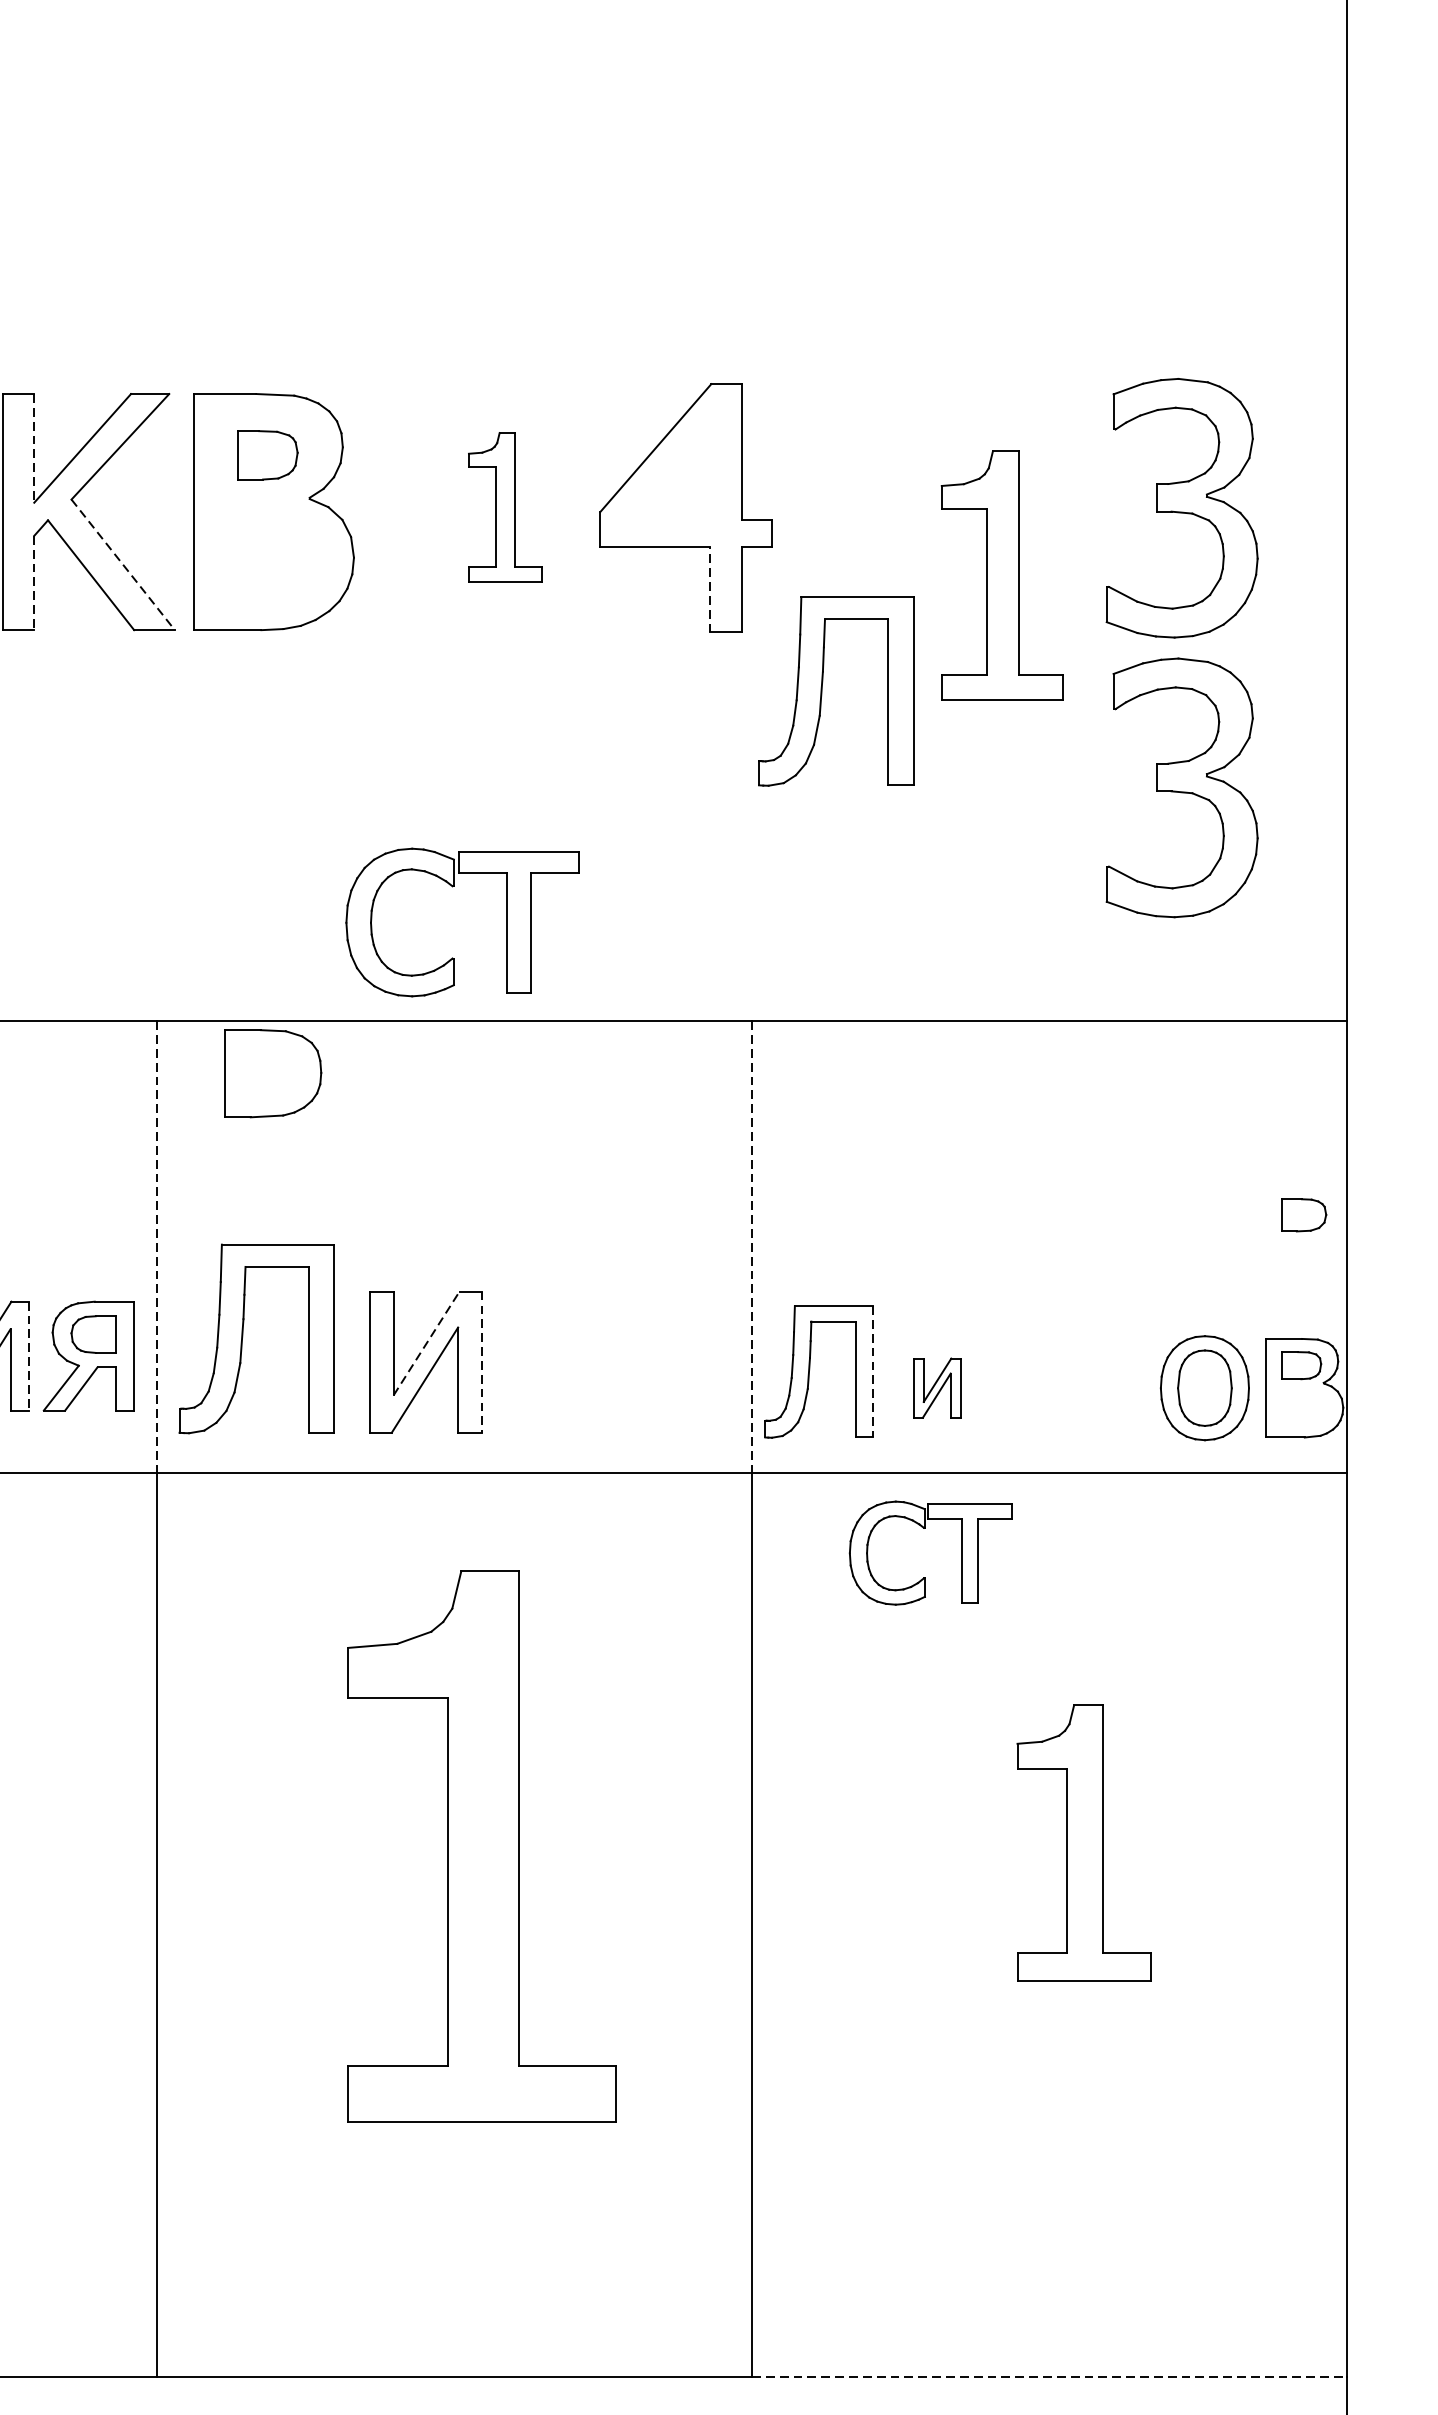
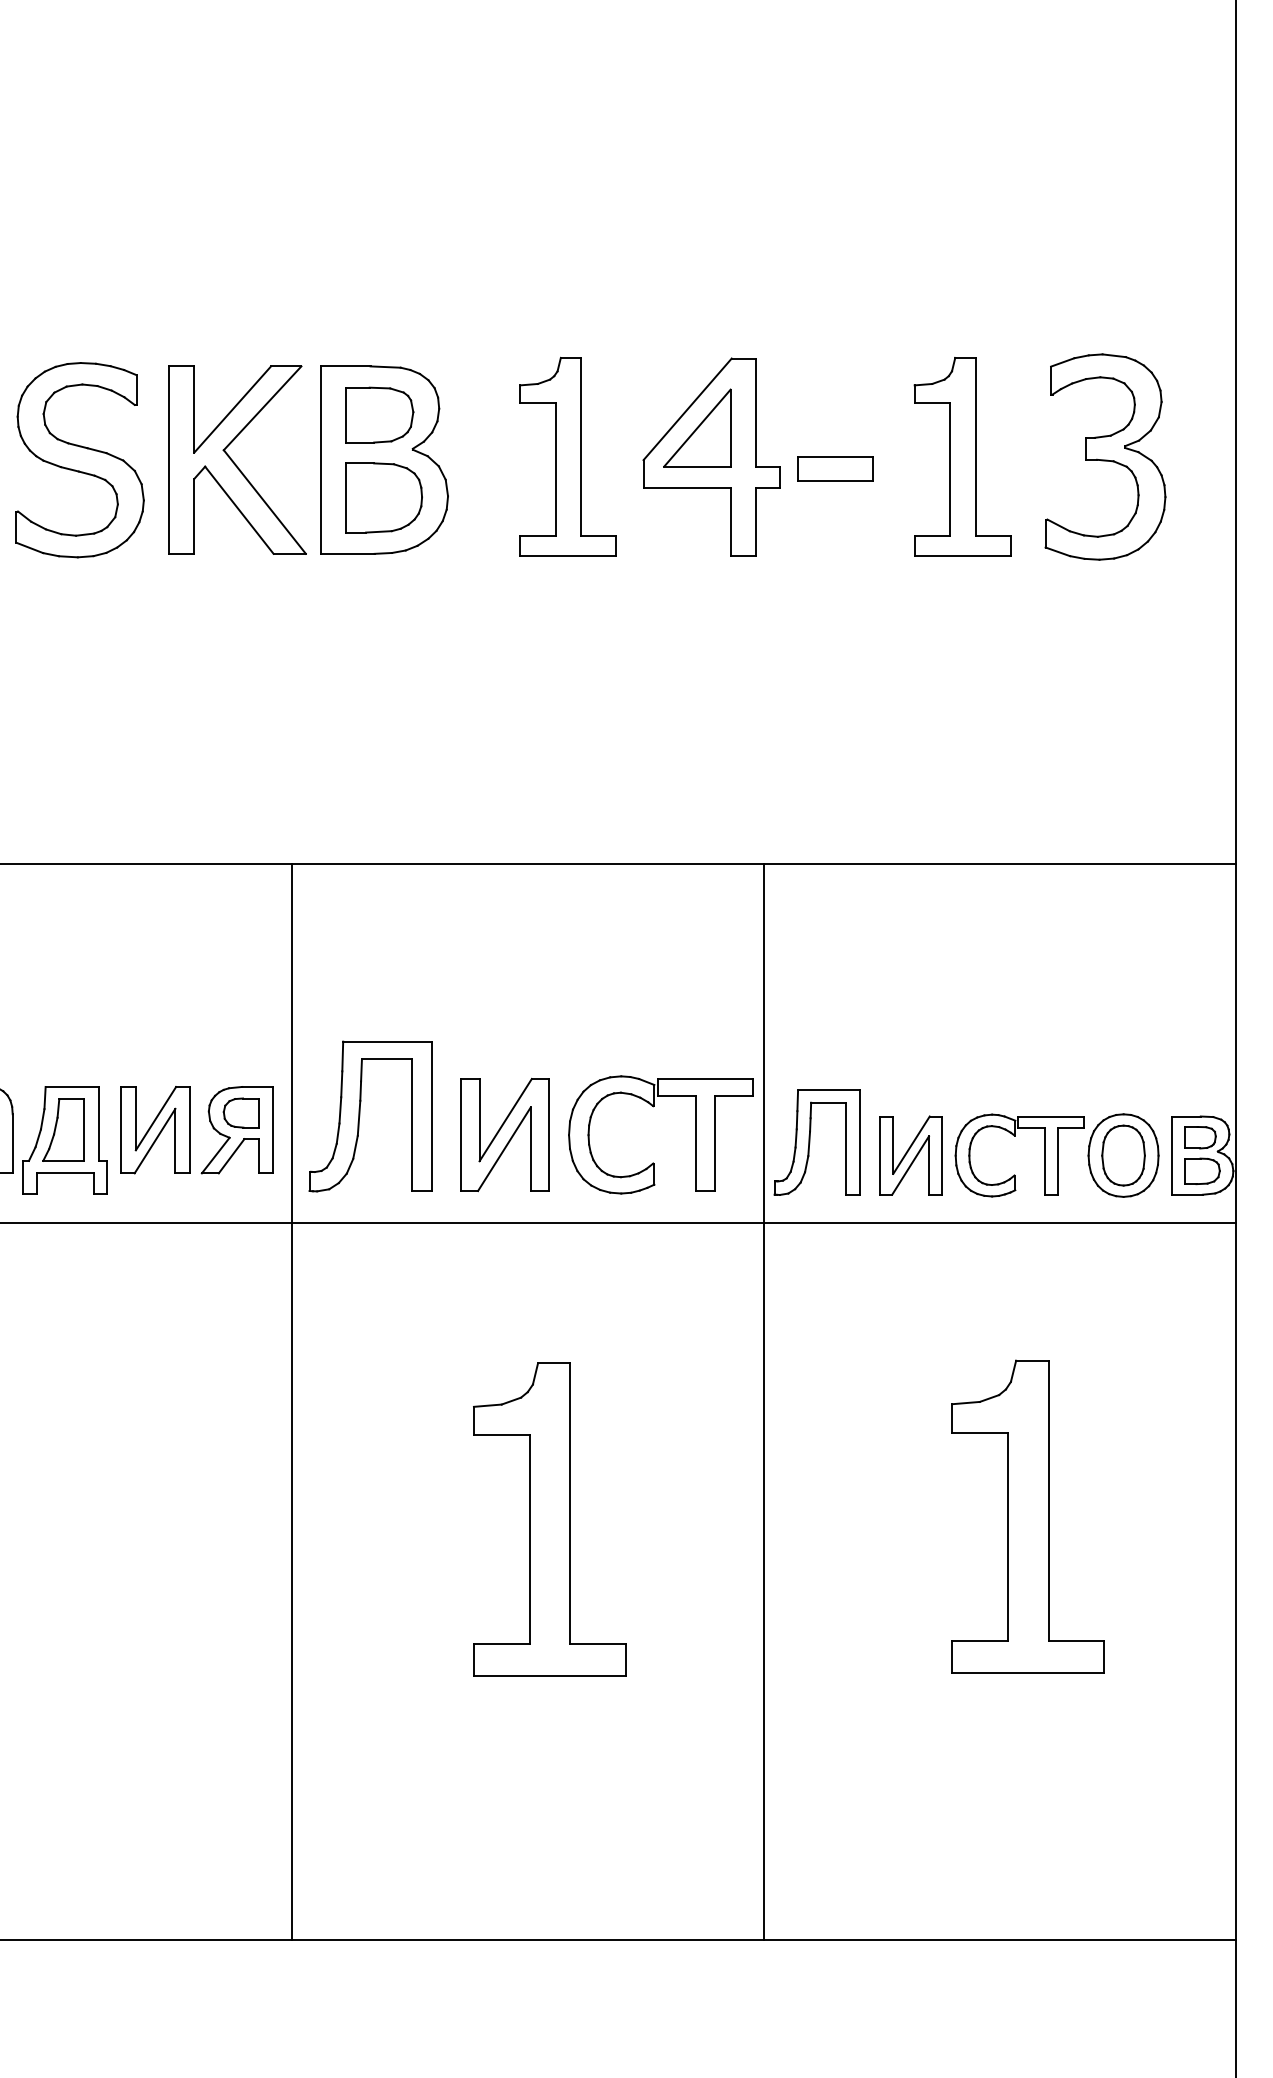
line: (34, 449) -> (194, 410), dashed -> solid
part: (267, 454) -> (379, 414), size x1.43
part: (668, 470) -> (697, 427), added
part: (504, 507) -> (567, 456), size x1.67
part: (842, 522) -> (835, 468), added
line: (124, 565) -> (265, 502), dashed -> solid
part: (1002, 575) -> (962, 456), moved
line: (34, 583) -> (194, 516), dashed -> solid
line: (709, 589) -> (730, 521), dashed -> solid
part: (823, 691) -> (820, 602), removed
part: (1182, 787) -> (1105, 678), removed
part: (452, 887) -> (653, 1107), moved
part: (272, 1073) -> (383, 497), moved
part: (1304, 1215) -> (1202, 1171), moved
line: (156, 1248) -> (291, 1044), dashed -> solid
line: (752, 1248) -> (764, 1044), dashed -> solid
line: (426, 1343) -> (505, 1120), dashed -> solid
line: (28, 1356) -> (189, 1130), dashed -> solid
line: (481, 1362) -> (549, 1135), dashed -> solid
line: (873, 1372) -> (860, 1143), dashed -> solid
part: (936, 1388) -> (910, 1155), size x1.67
part: (925, 1529) -> (1015, 1136), moved
part: (1083, 1842) -> (1027, 1516), size x1.43
part: (481, 1846) -> (549, 1519), size x0.71
line: (1049, 2376) -> (1000, 1940), dashed -> solid

